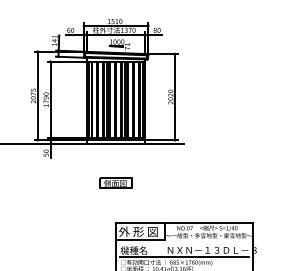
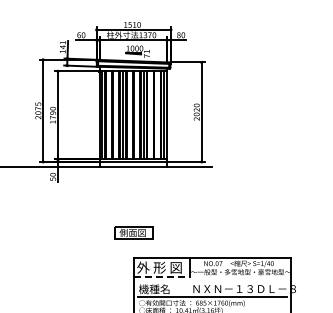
part: (115, 183) -> (133, 232), moved
line: (141, 240) -> (162, 277), solid -> dashed

